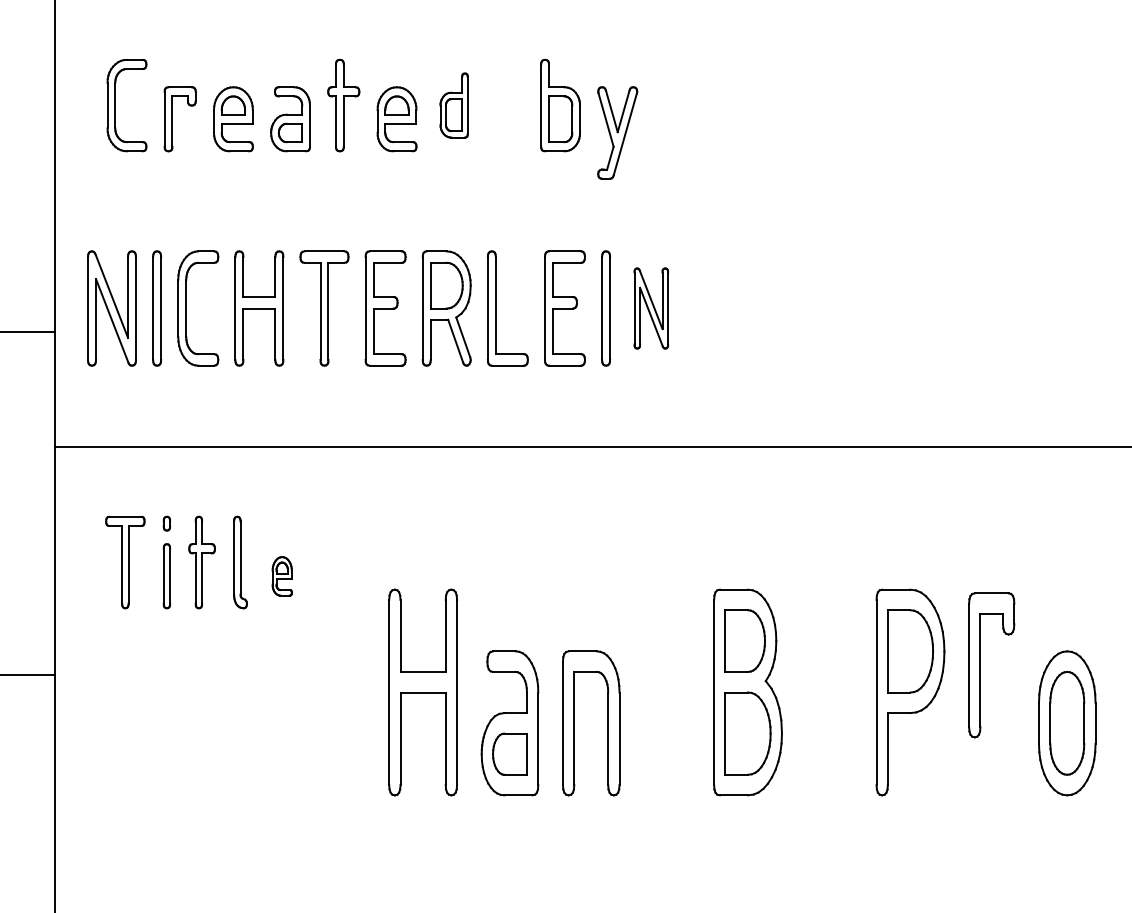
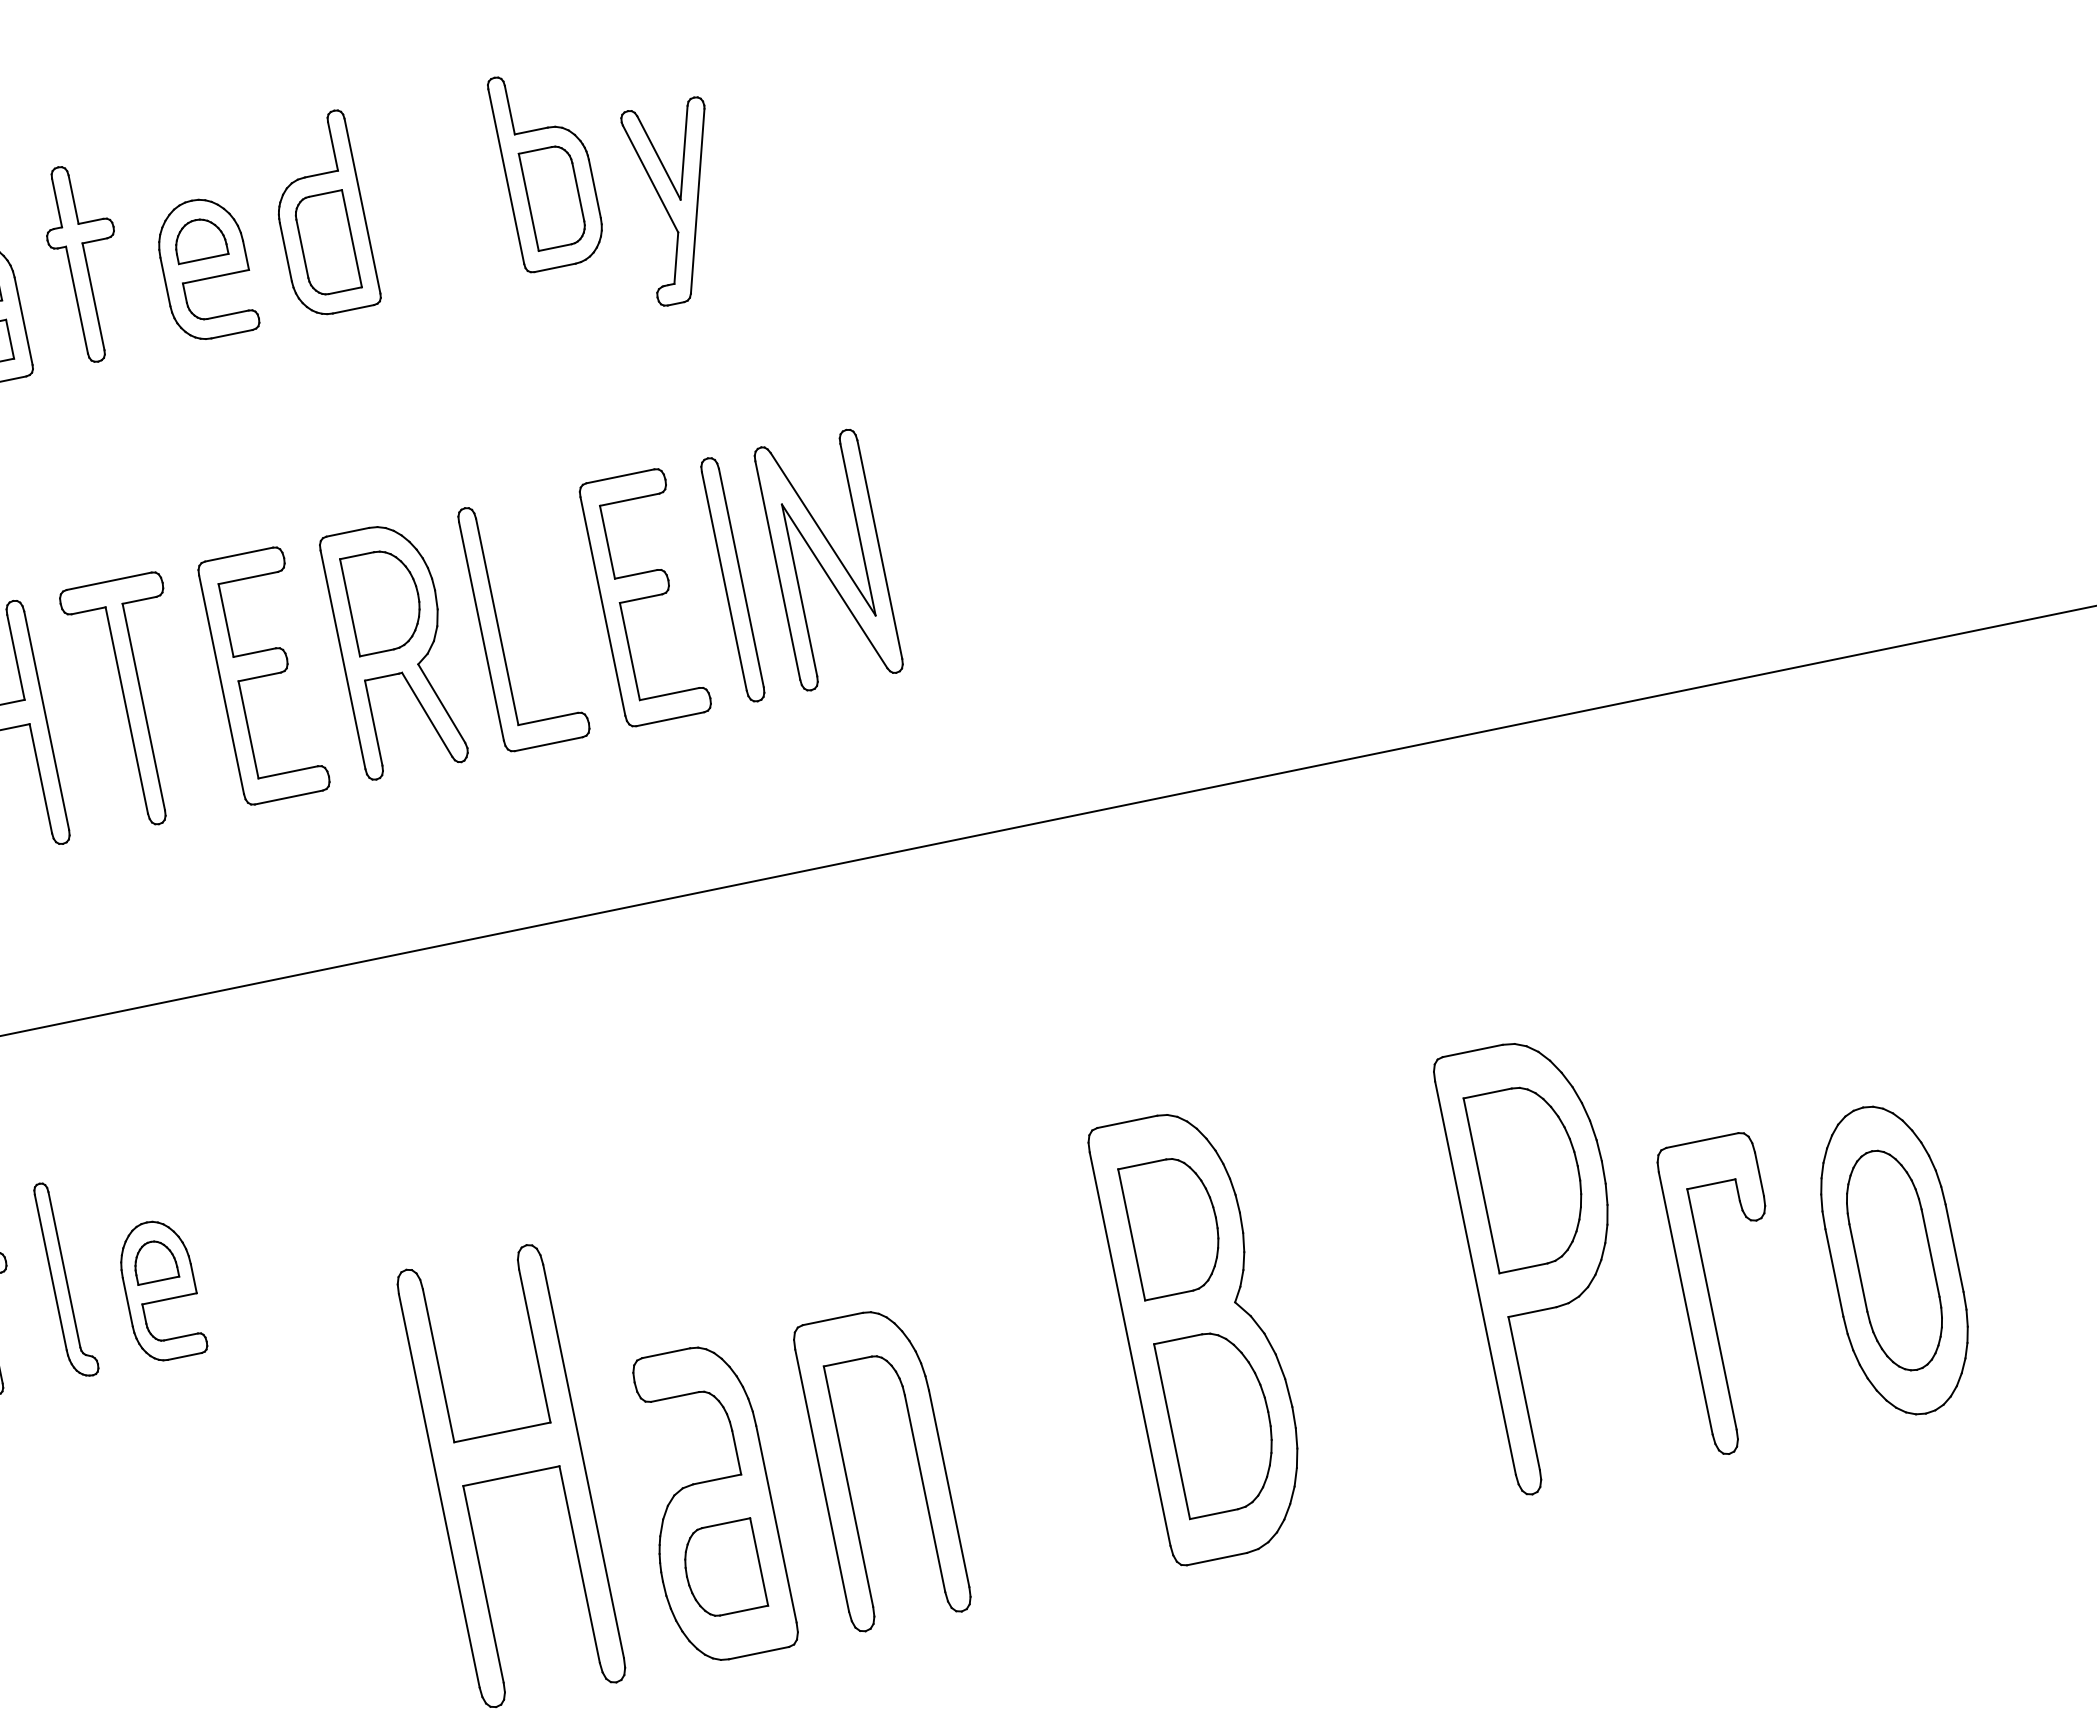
part: (453, 105) -> (319, 214), size x1.43
part: (651, 308) -> (829, 559), size x1.43
part: (282, 576) -> (161, 1290), size x1.67
part: (980, 665) -> (1710, 1298), moved

